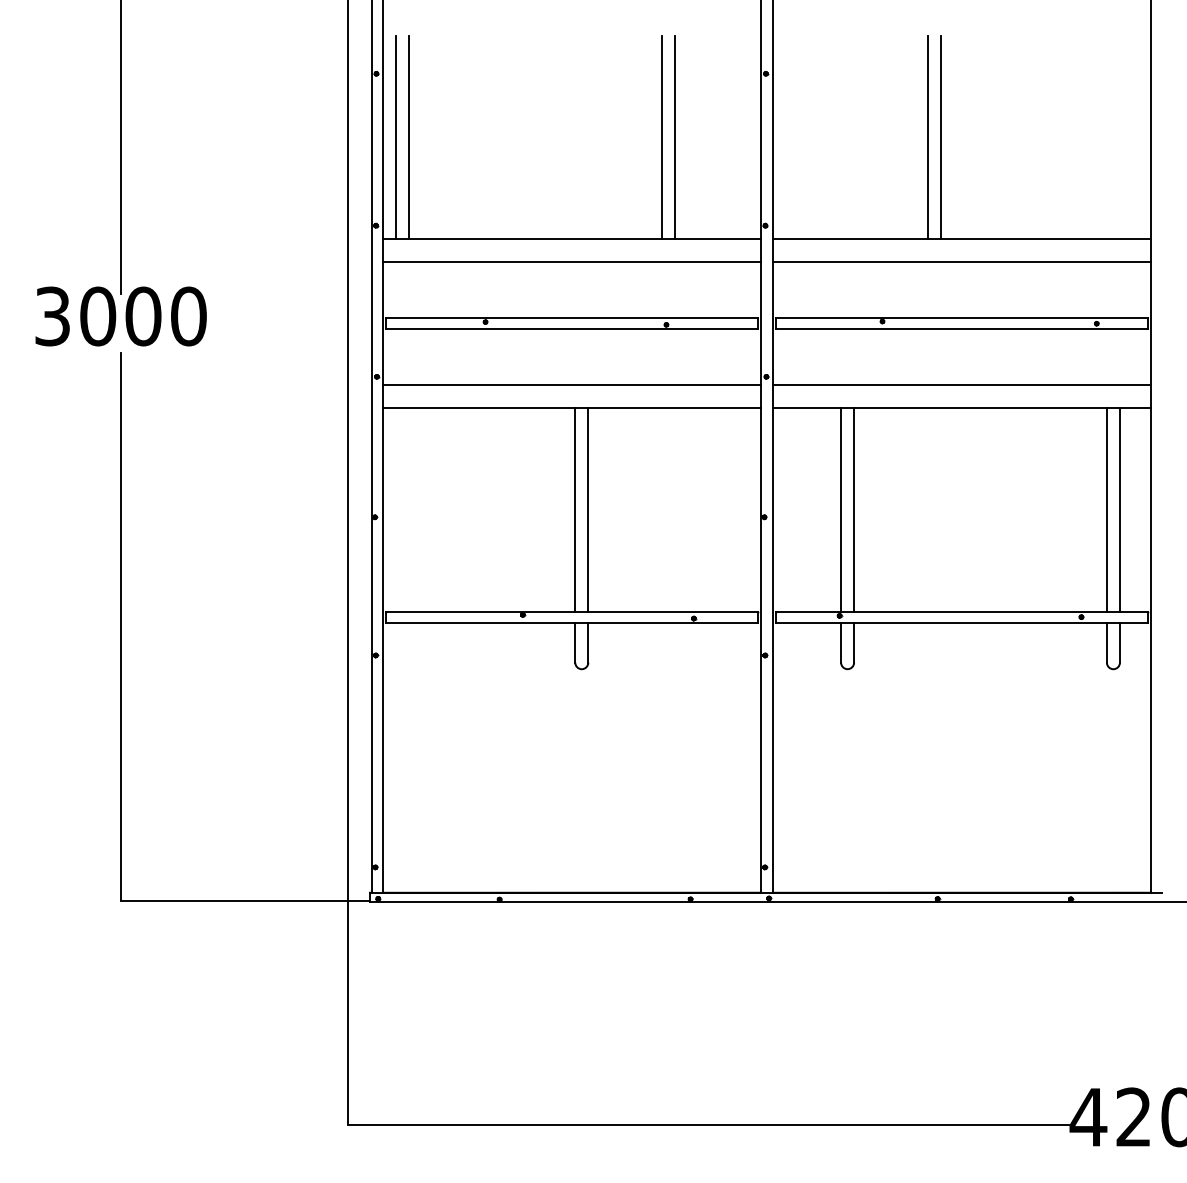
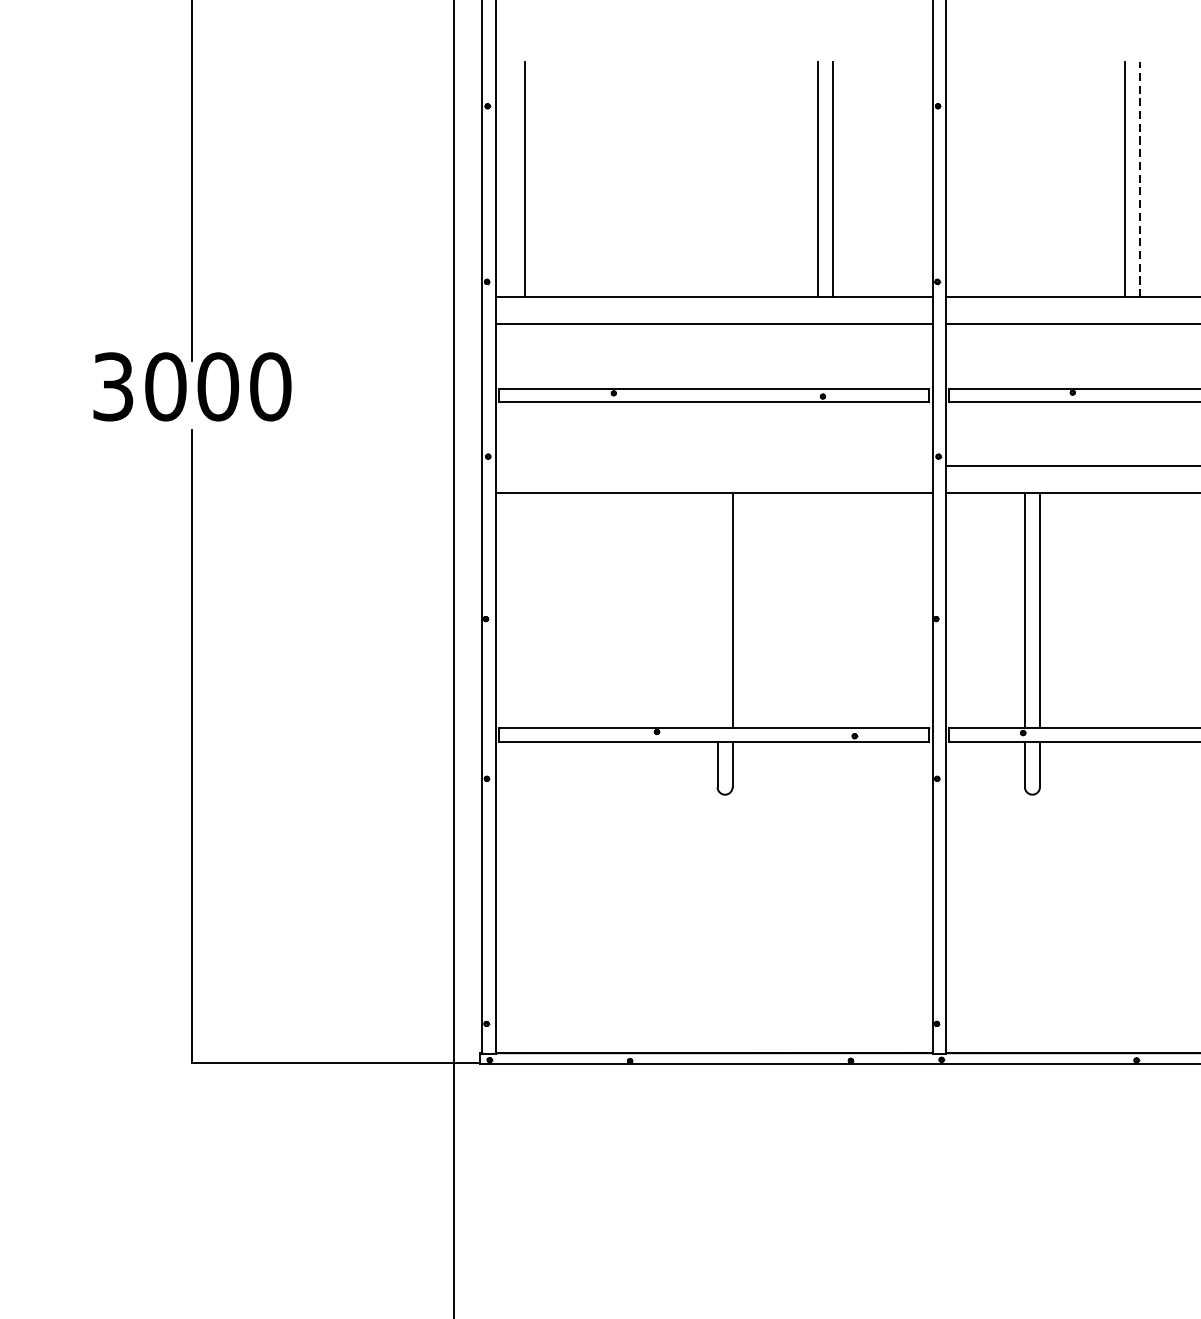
line: (396, 136) -> (510, 178), removed
line: (940, 137) -> (1139, 179), solid -> dashed
line: (572, 385) -> (714, 466), removed
line: (575, 509) -> (717, 610), removed

